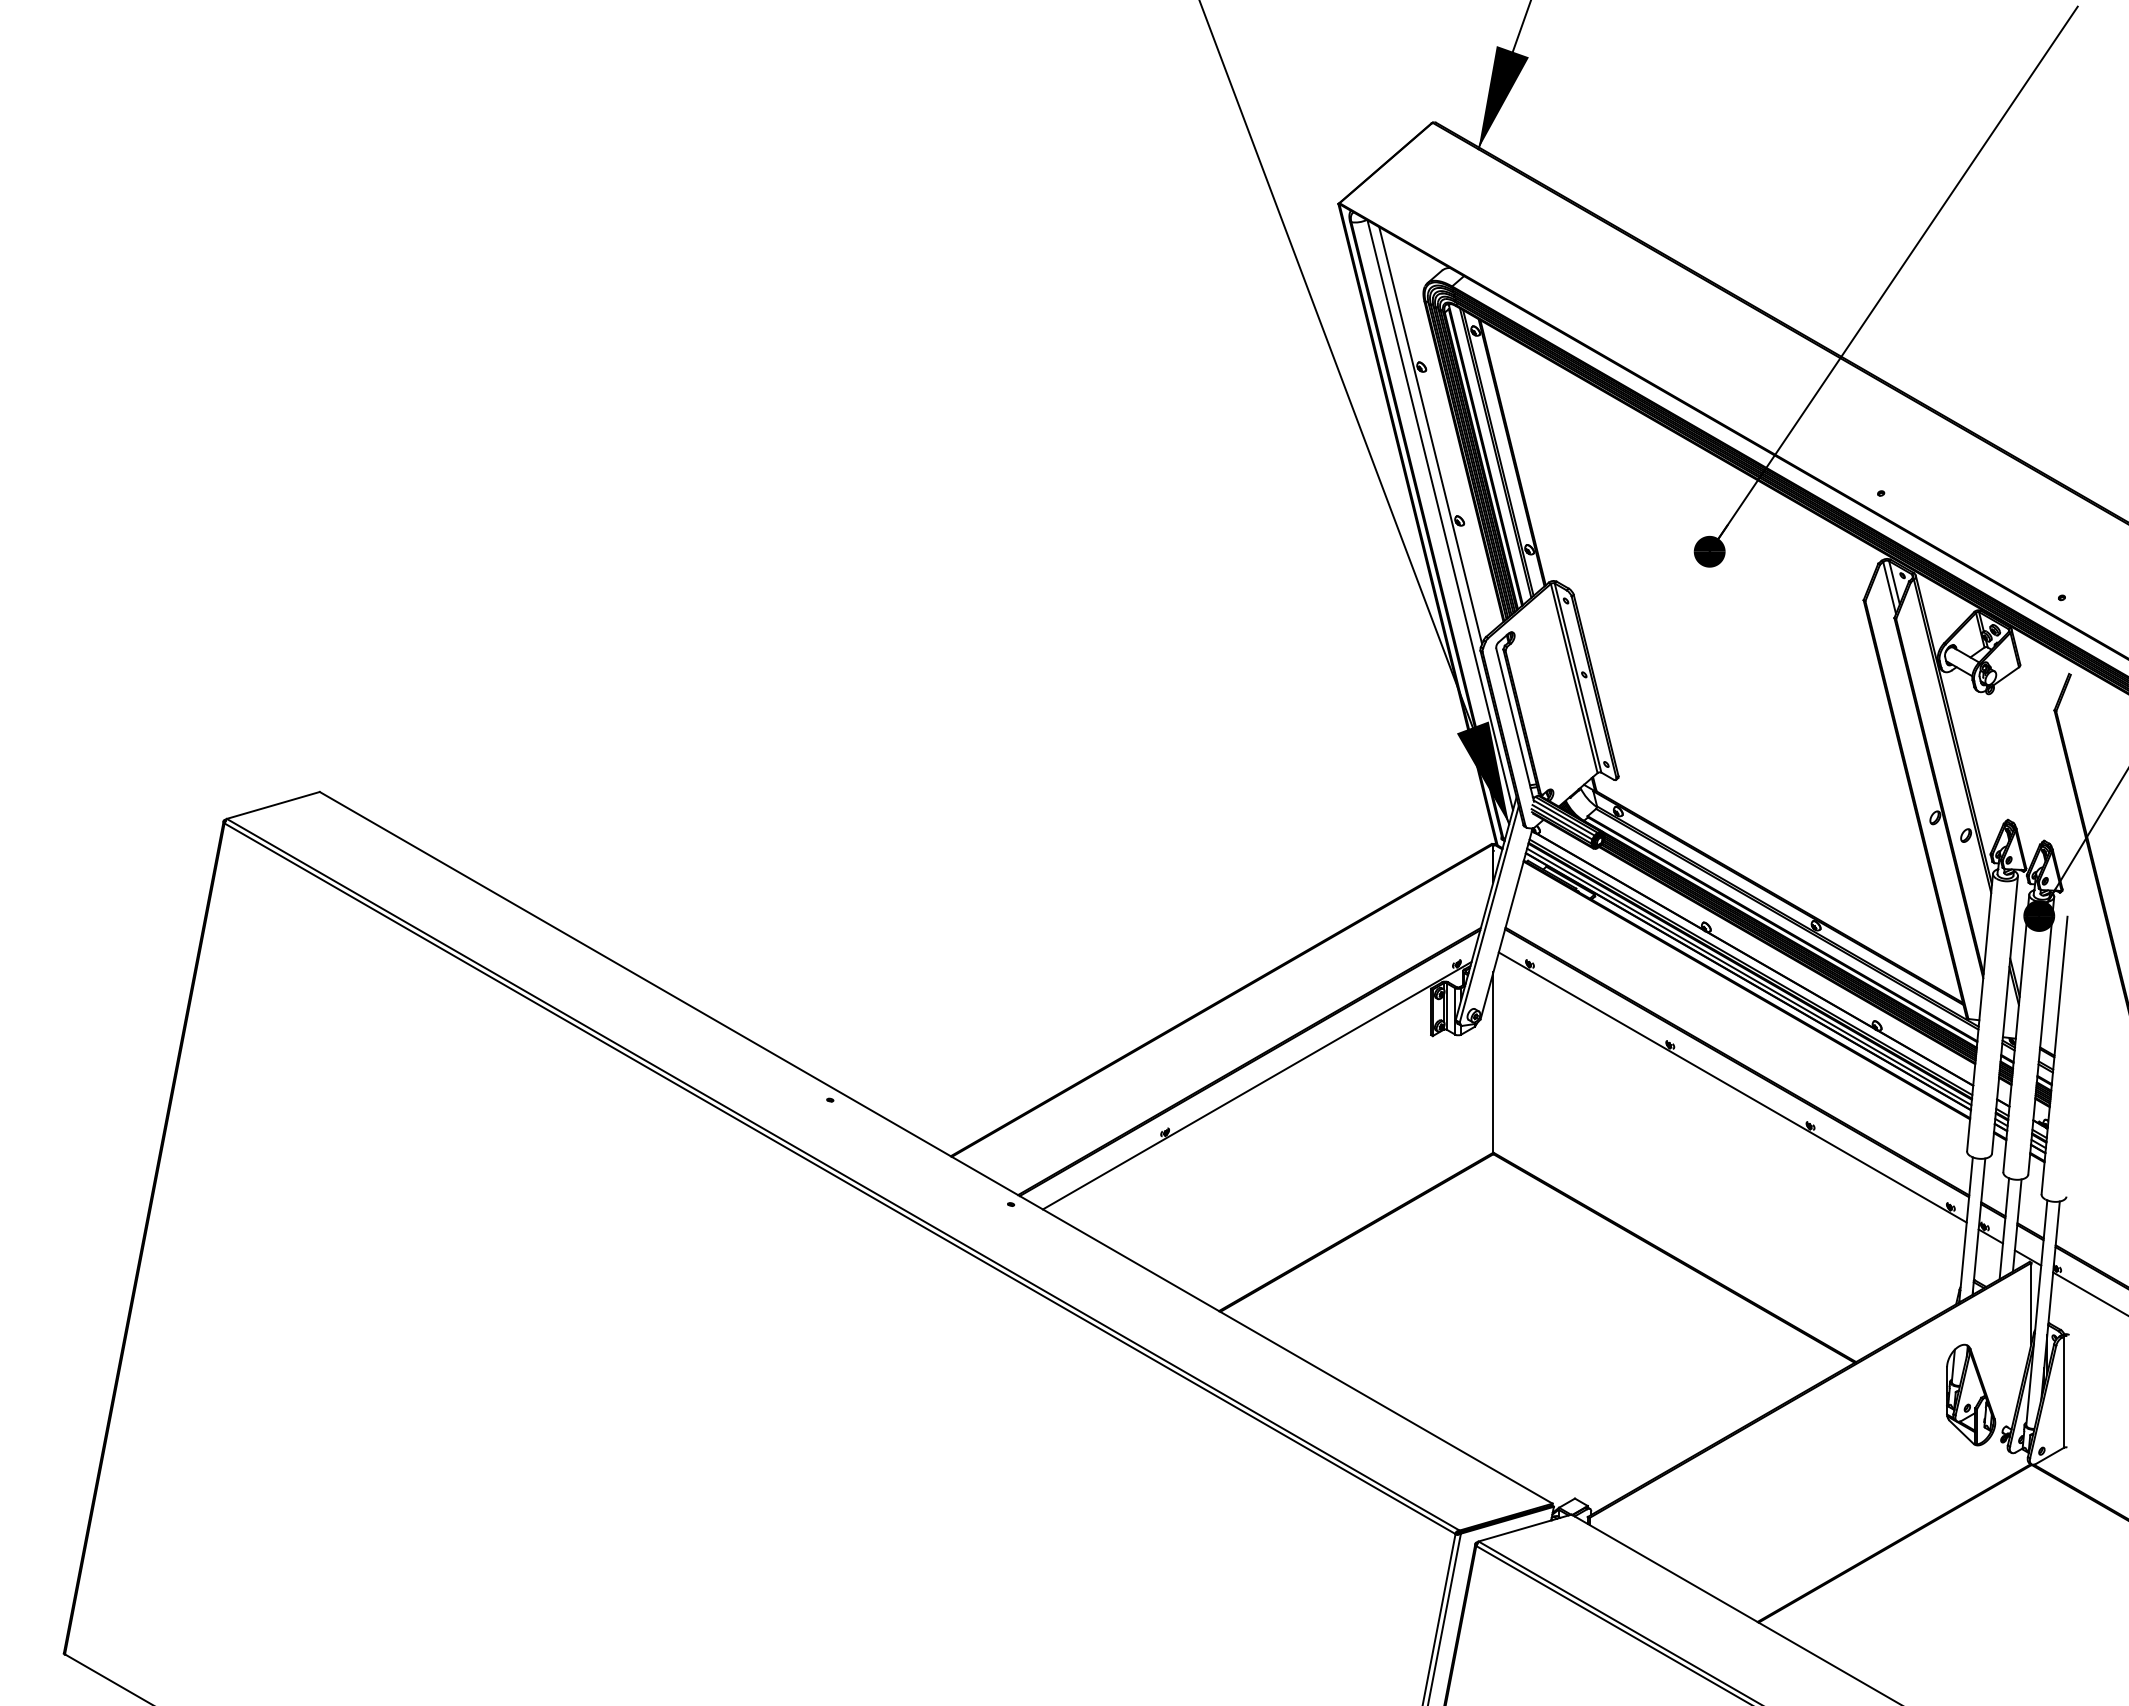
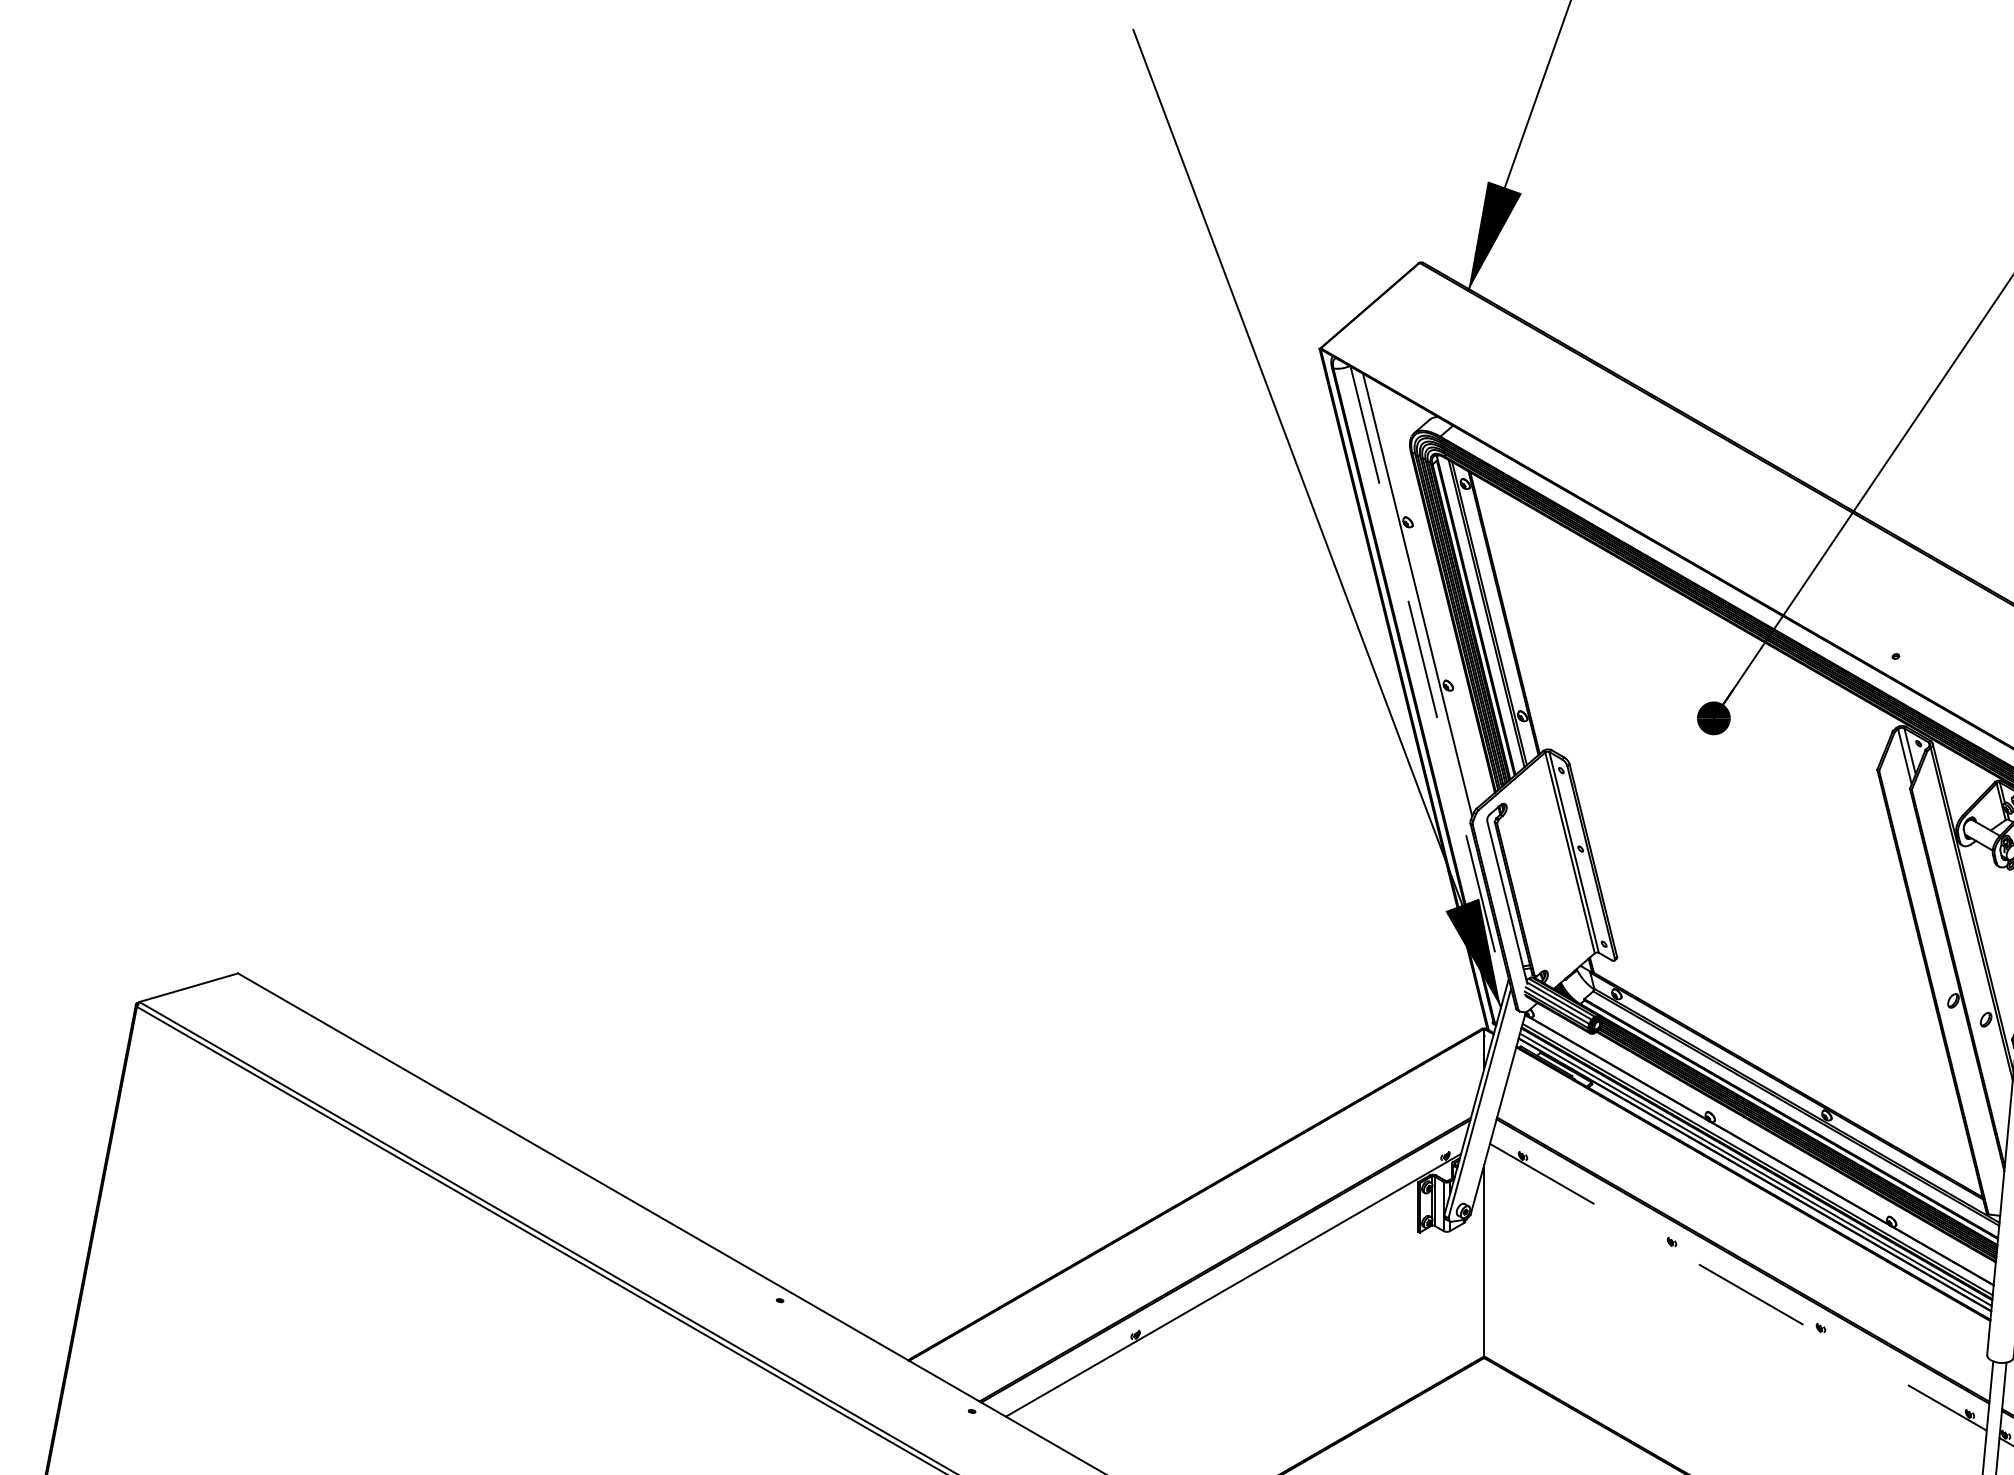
line: (1440, 515) -> (1428, 679), solid -> dashed
line: (1733, 1087) -> (1739, 1287), solid -> dashed

